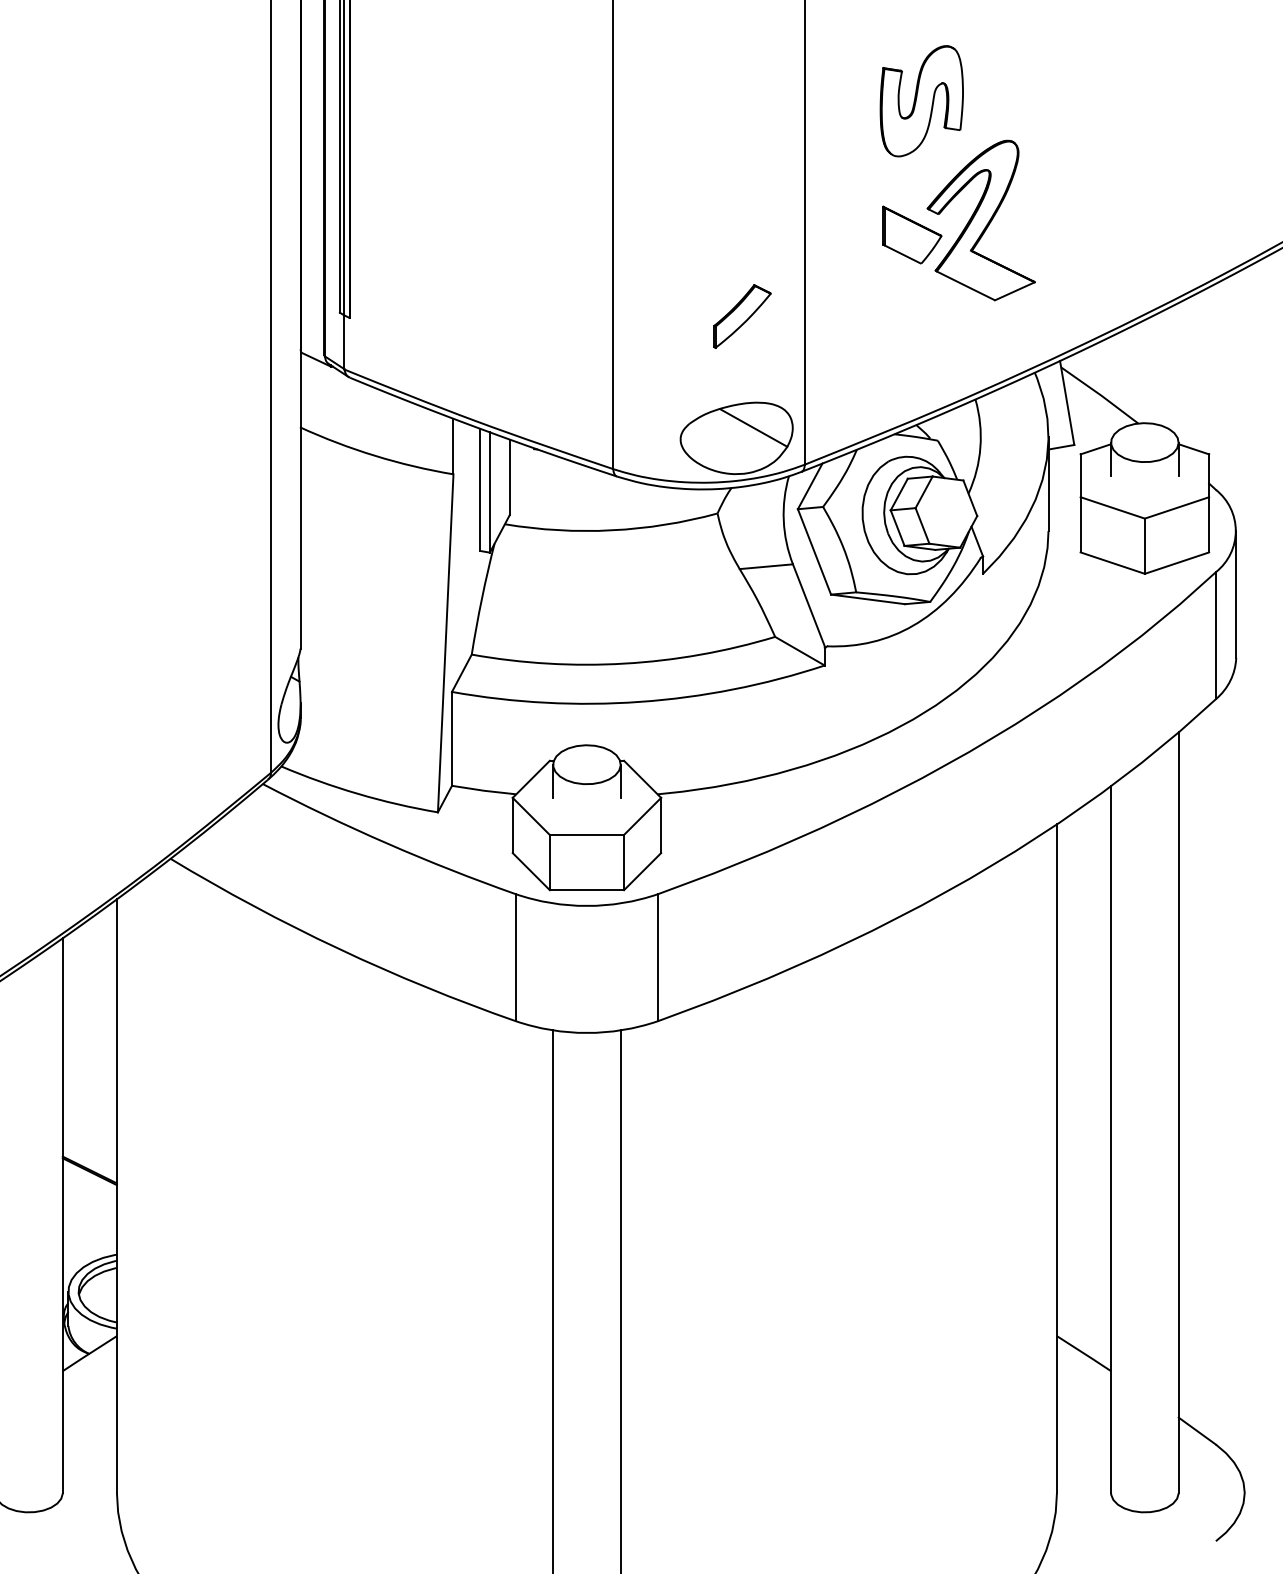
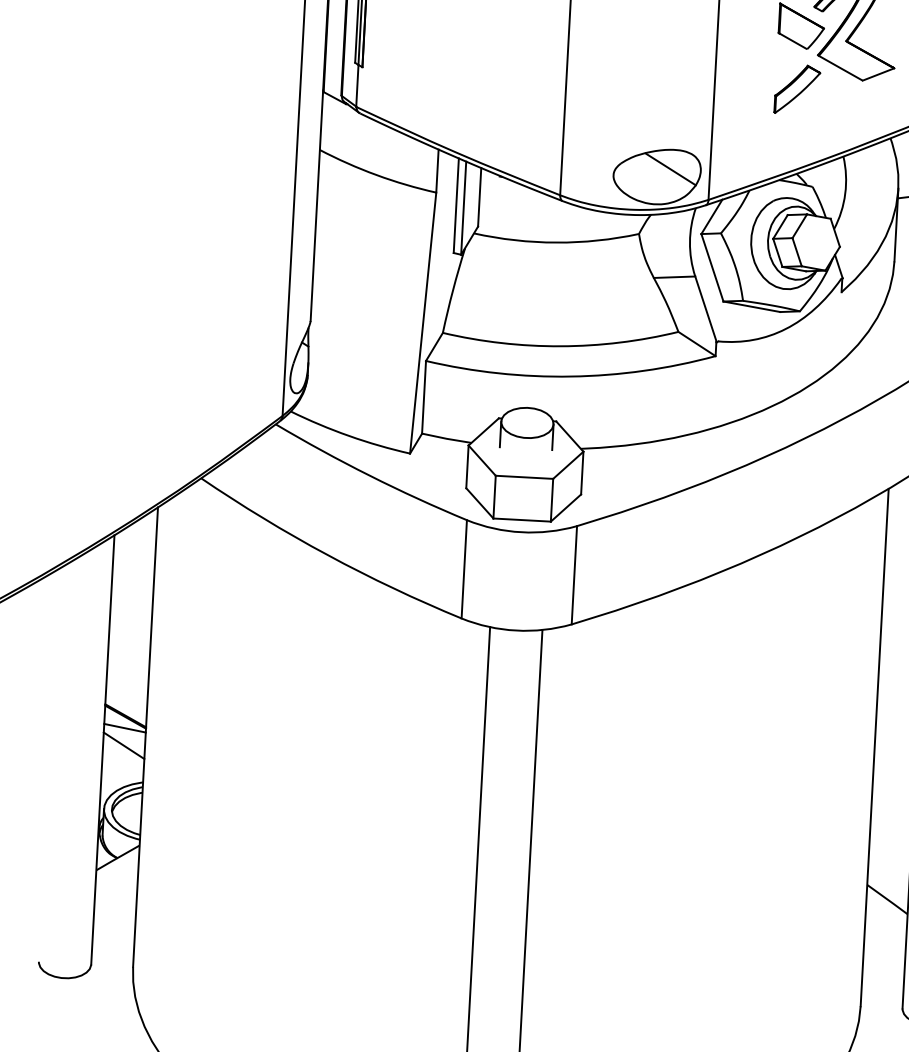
part: (742, 316) -> (797, 89), moved
line: (89, 1186) -> (124, 728), added
line: (89, 1208) -> (123, 745), added

